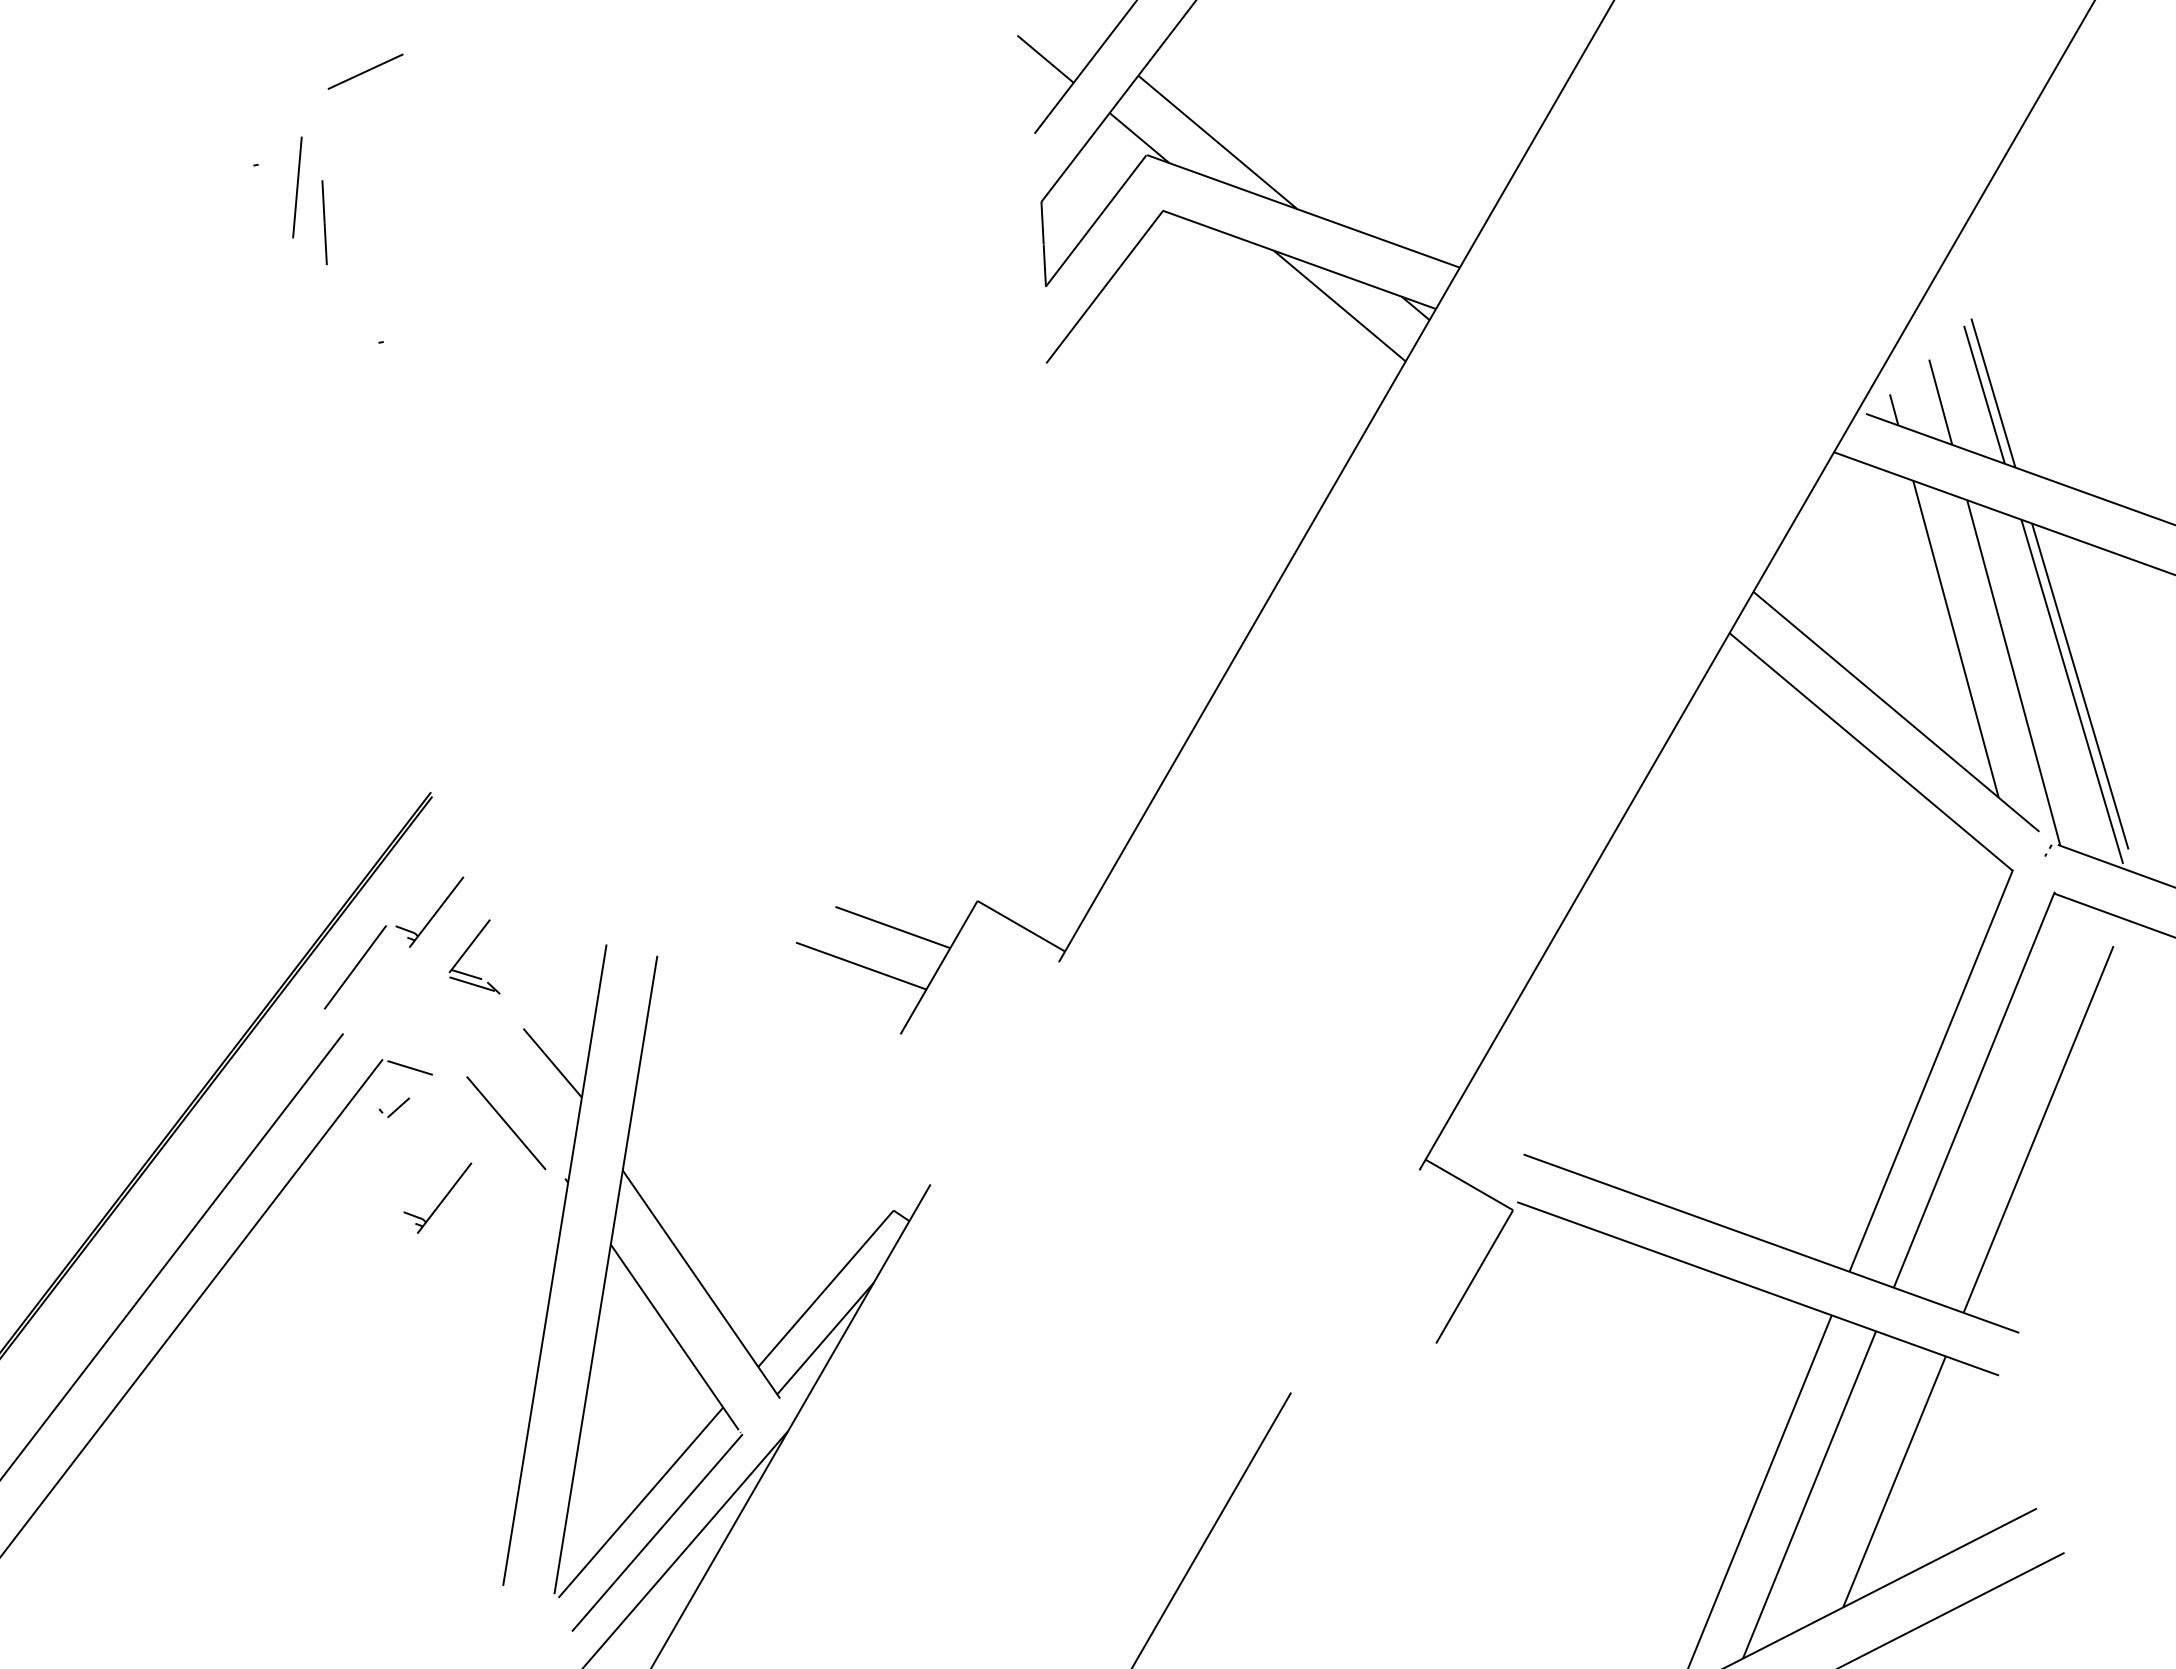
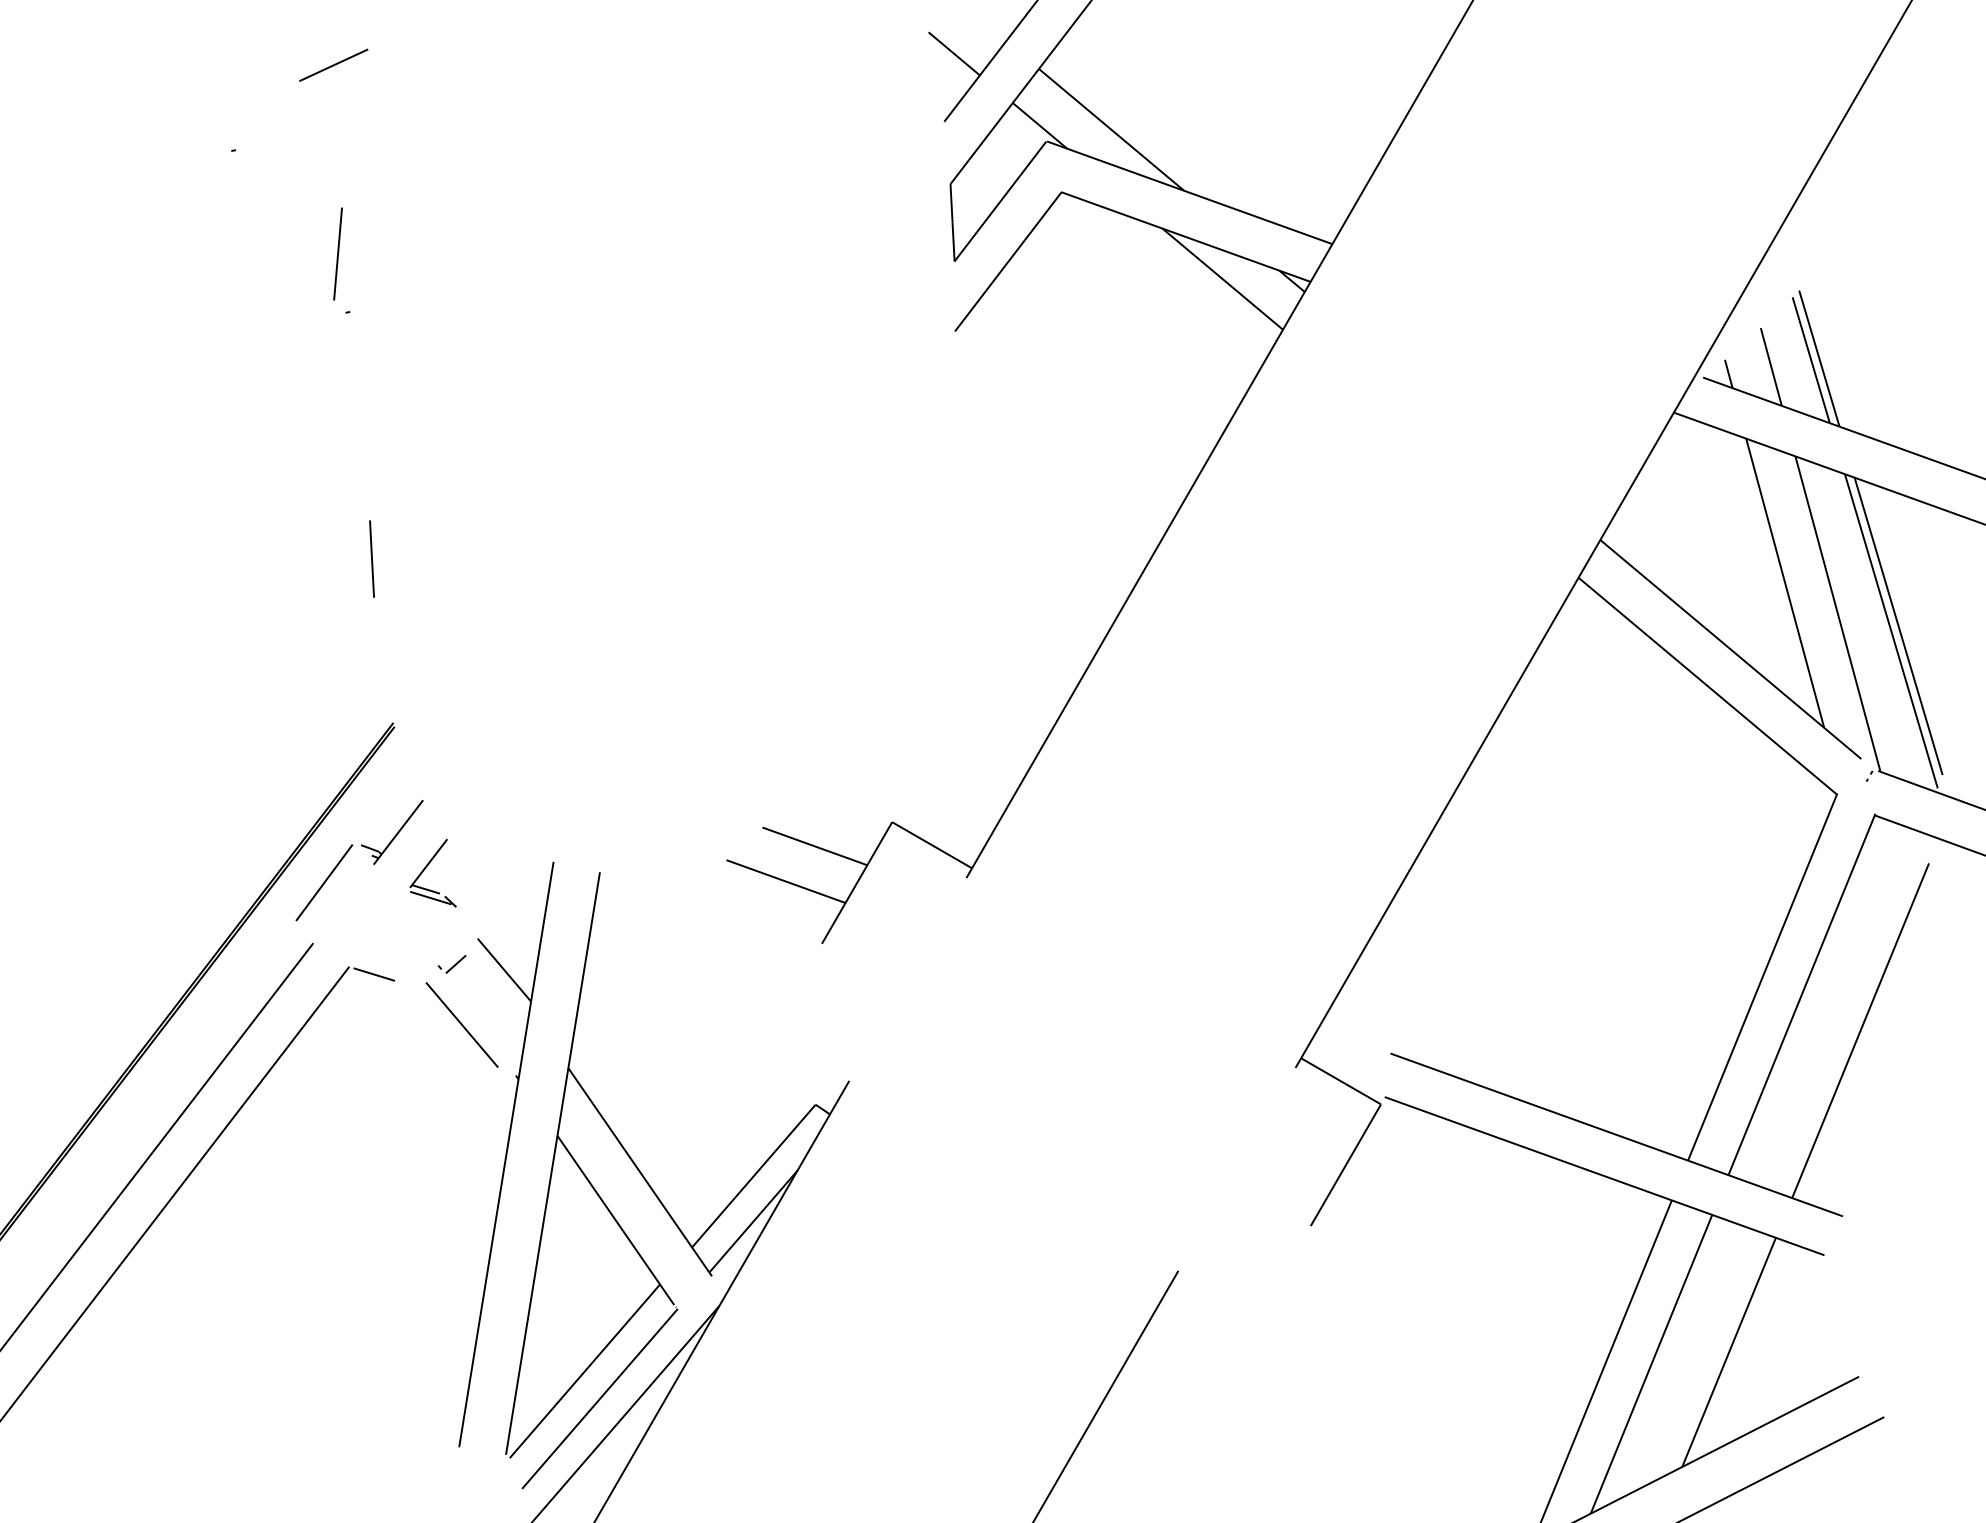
line: (297, 187) -> (338, 254), moved
line: (324, 222) -> (371, 558), moved
part: (394, 1107) -> (452, 964), moved
part: (437, 1197) -> (399, 1092), removed

